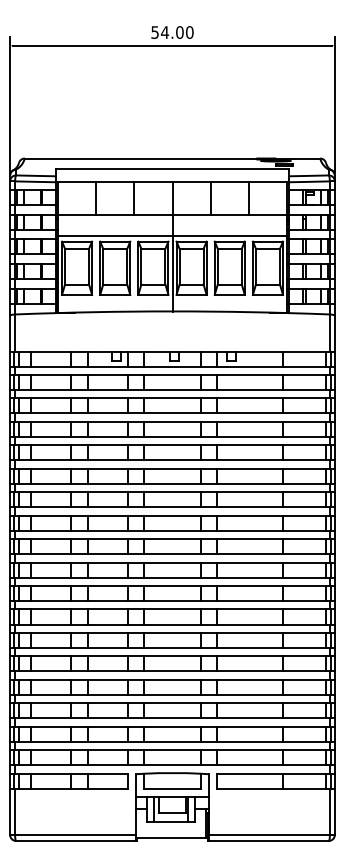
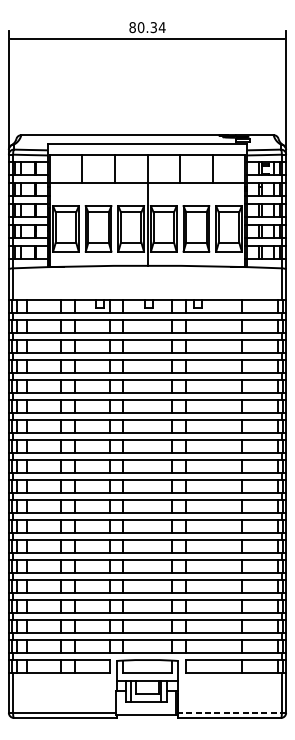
text: (172, 32) -> (147, 27), 54.00 -> 80.34
line: (172, 235) -> (147, 200), removed
line: (271, 834) -> (232, 712), solid -> dashed

